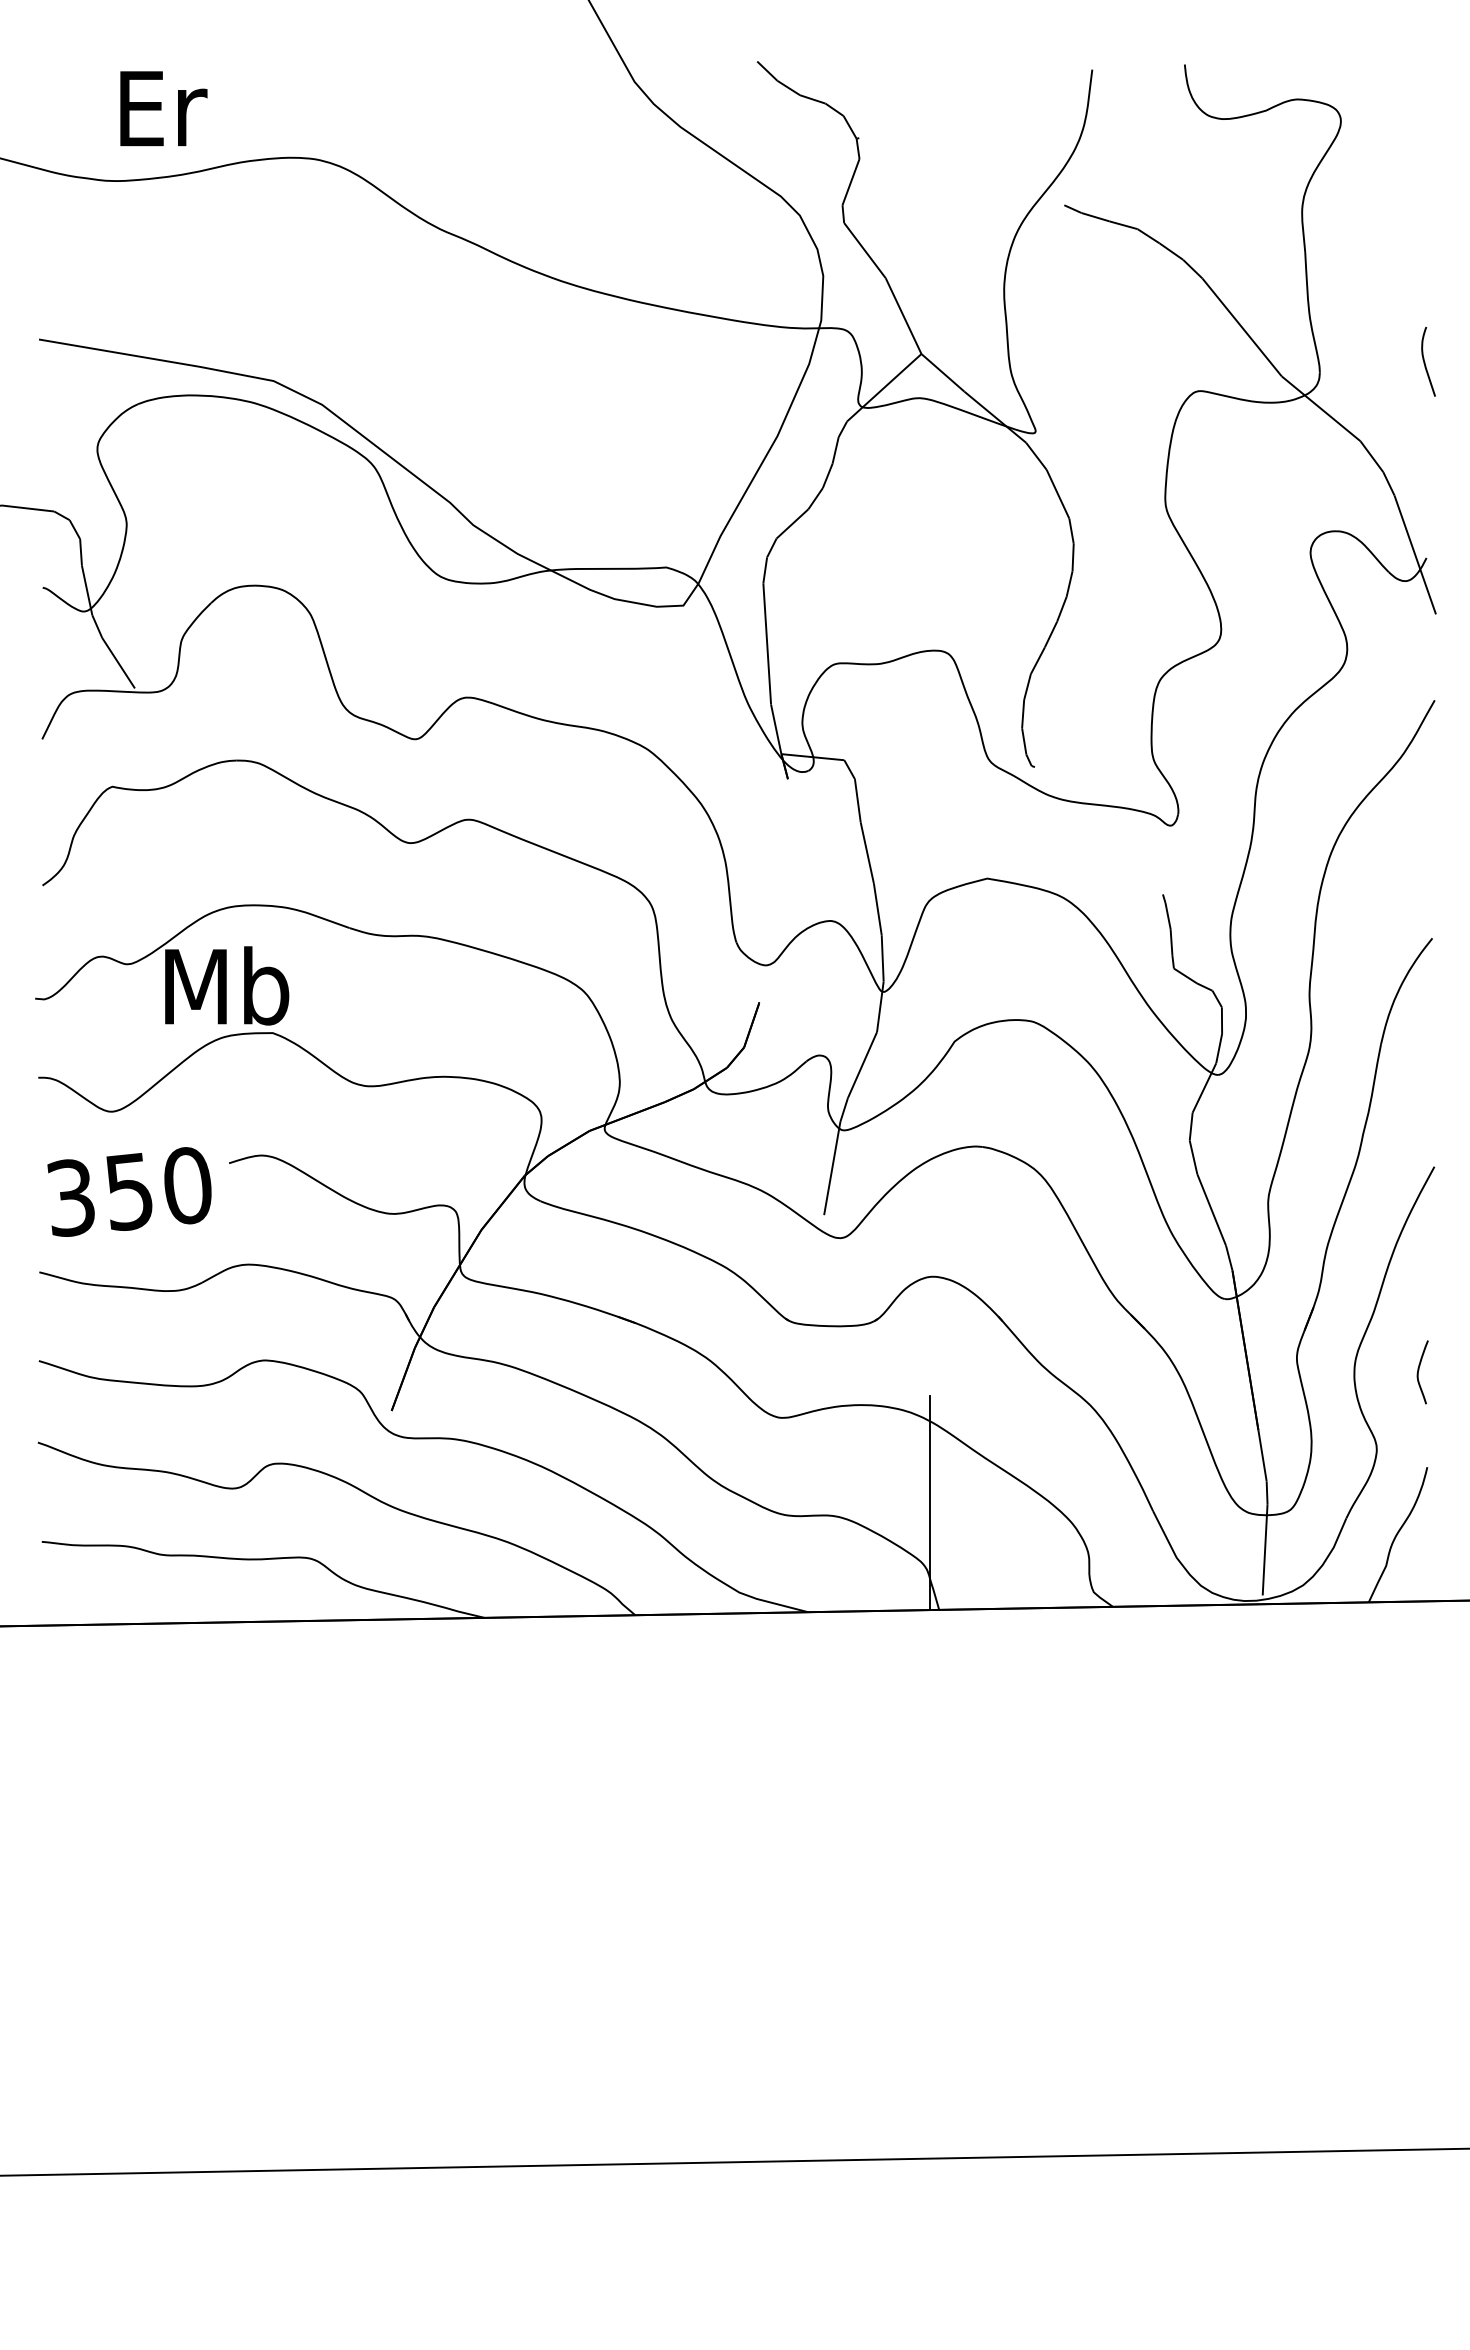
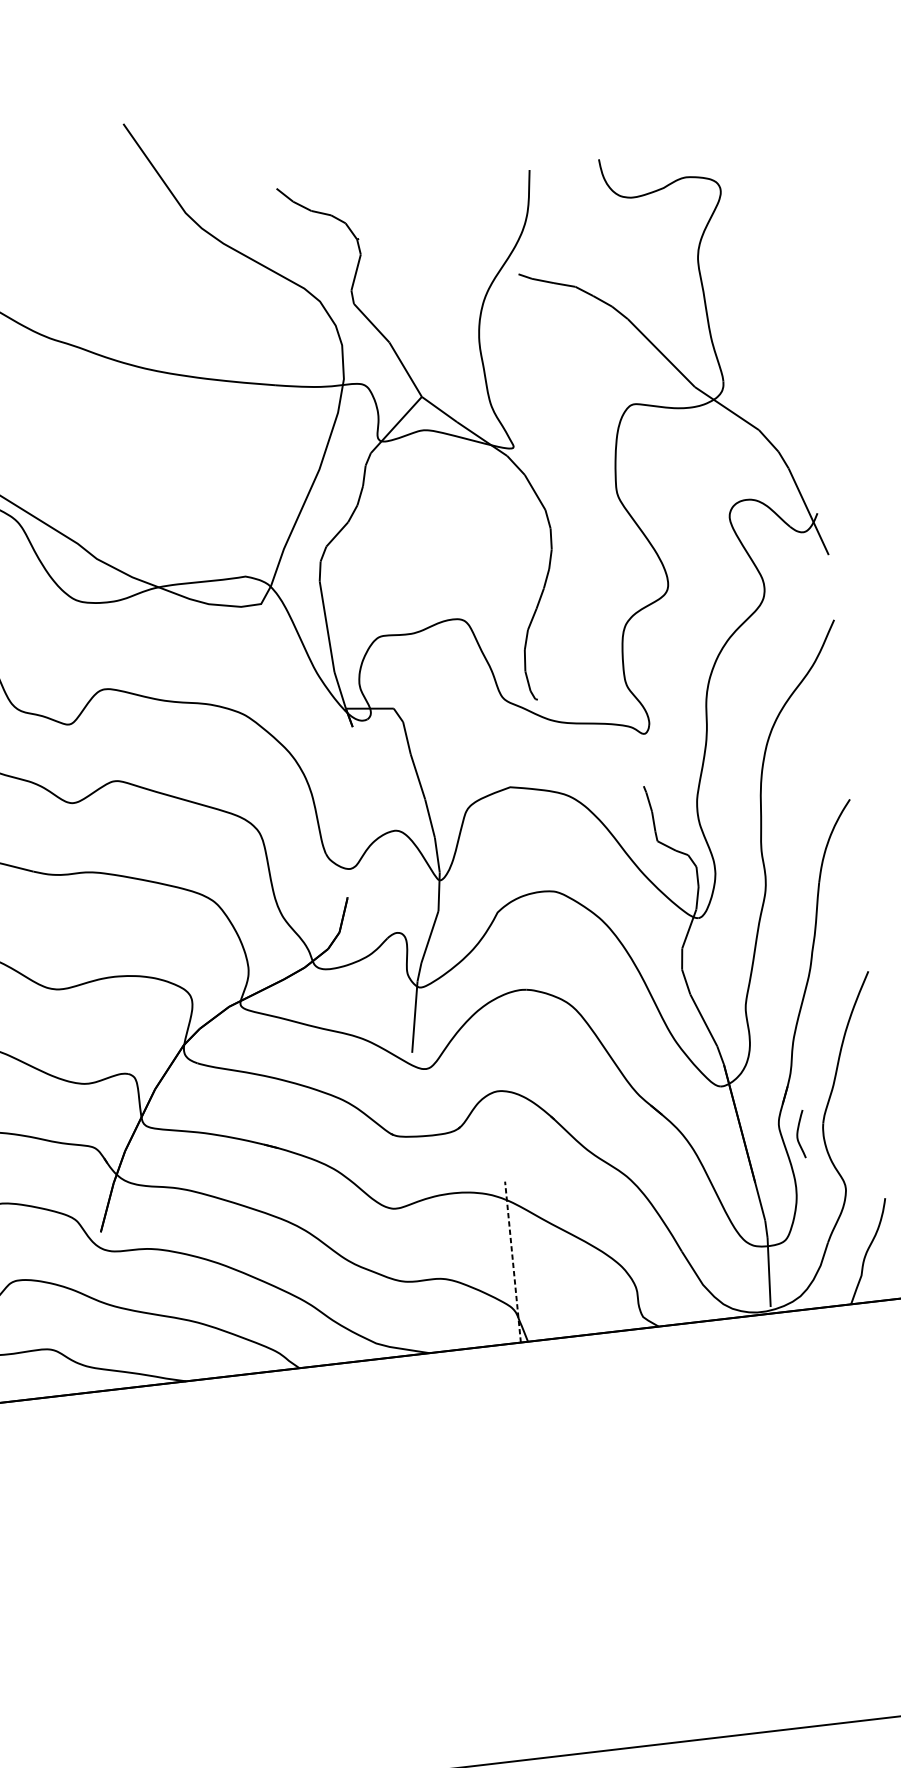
curve: (1425, 362) -> (802, 366), removed
curve: (1419, 1370) -> (798, 1133), moved
line: (929, 1503) -> (512, 1262), solid -> dashed

